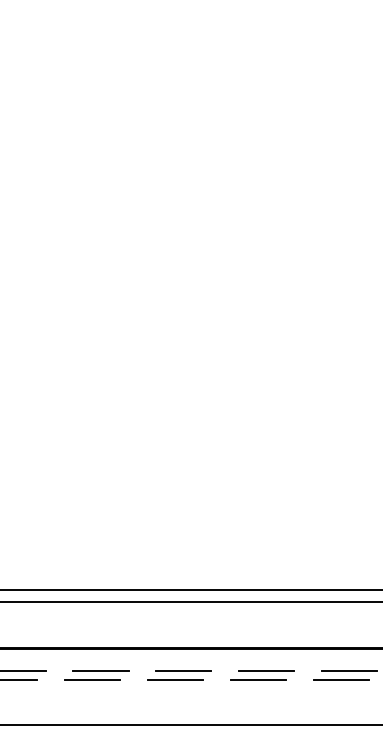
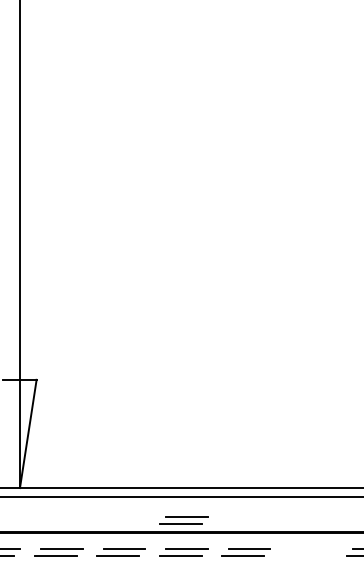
part: (179, 632) -> (183, 520), added
line: (349, 671) -> (311, 549), removed
line: (341, 679) -> (305, 555), removed

